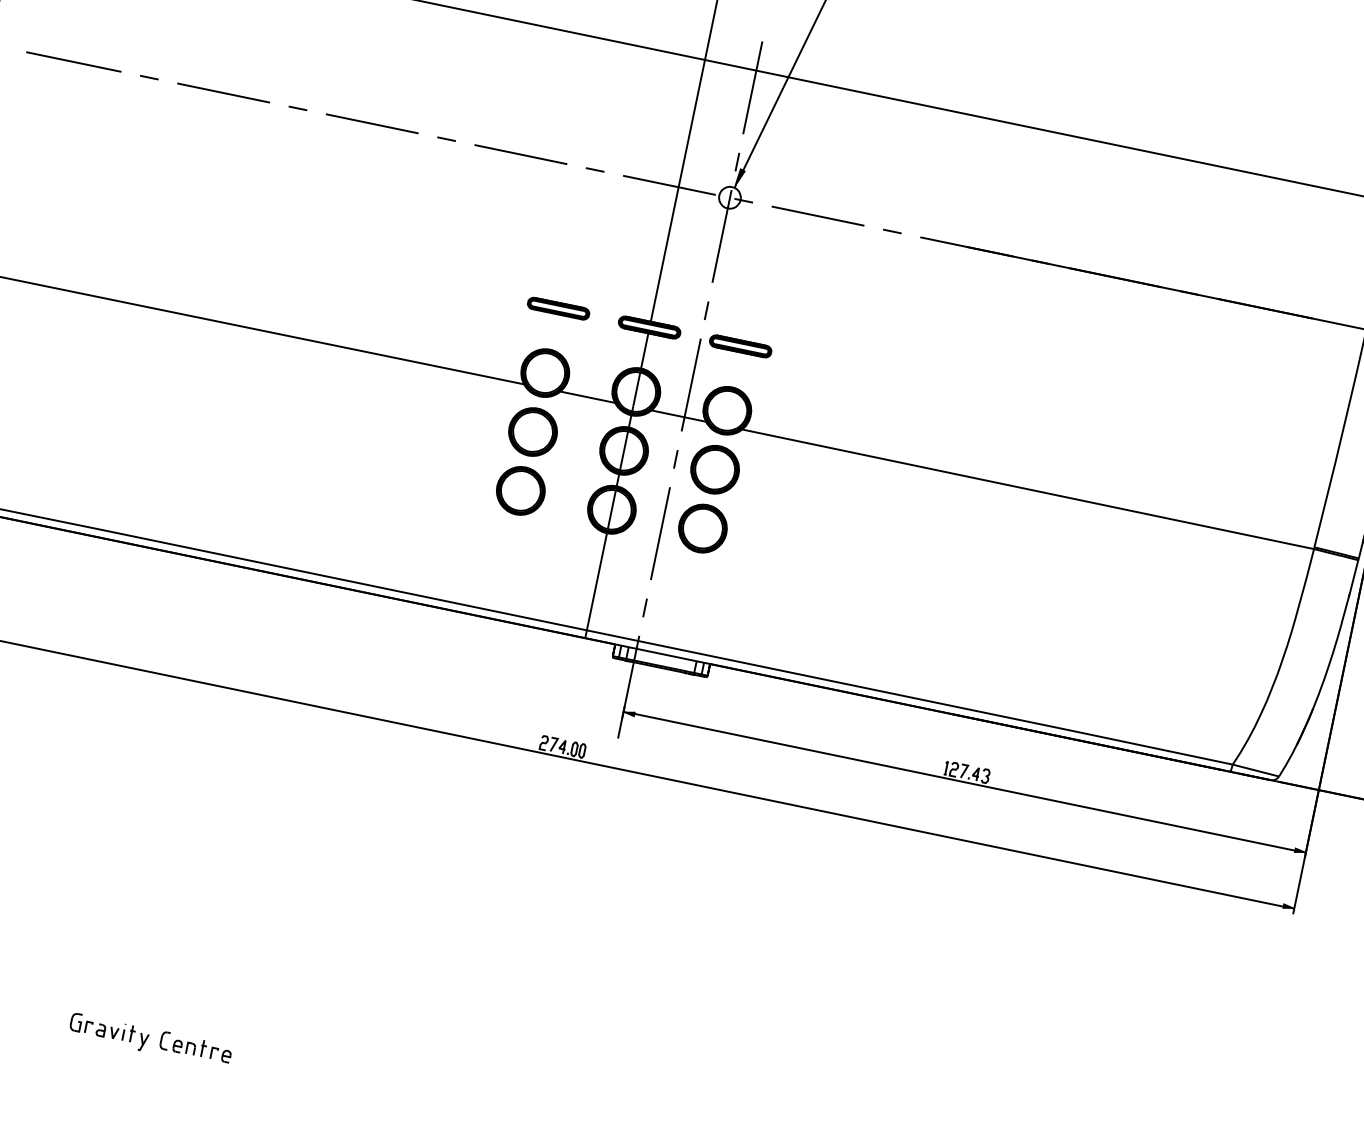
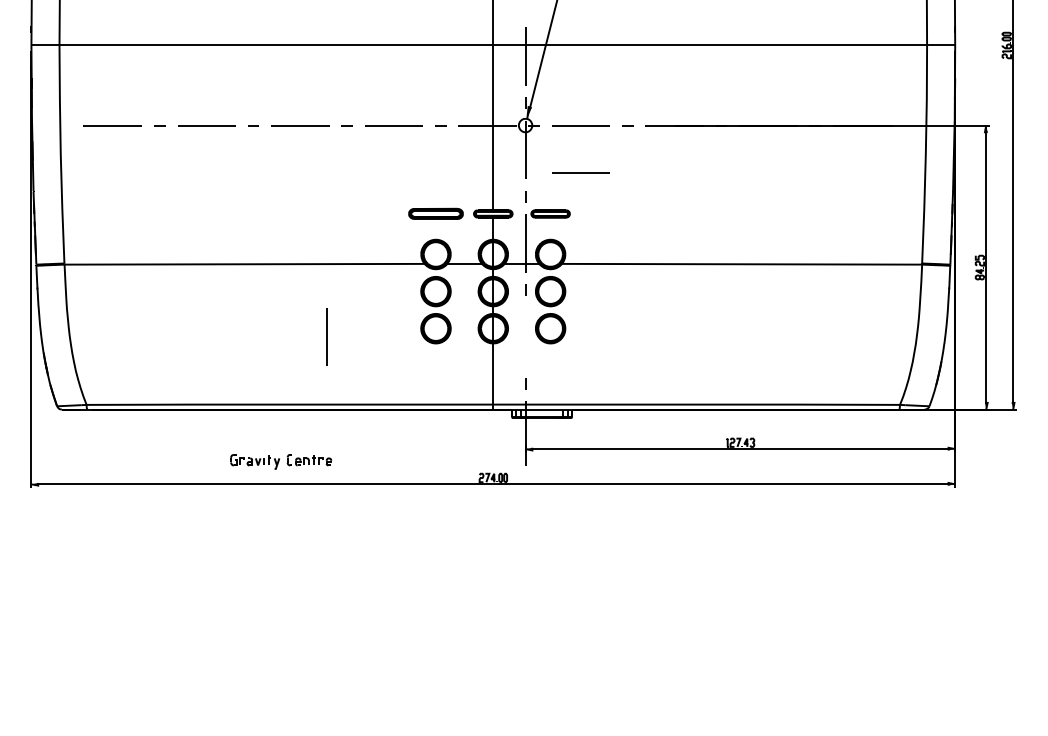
line: (801, 290) -> (580, 172), added
part: (557, 307) -> (435, 213), size x1.4
line: (660, 532) -> (326, 336), moved
part: (151, 1040) -> (281, 461), moved

